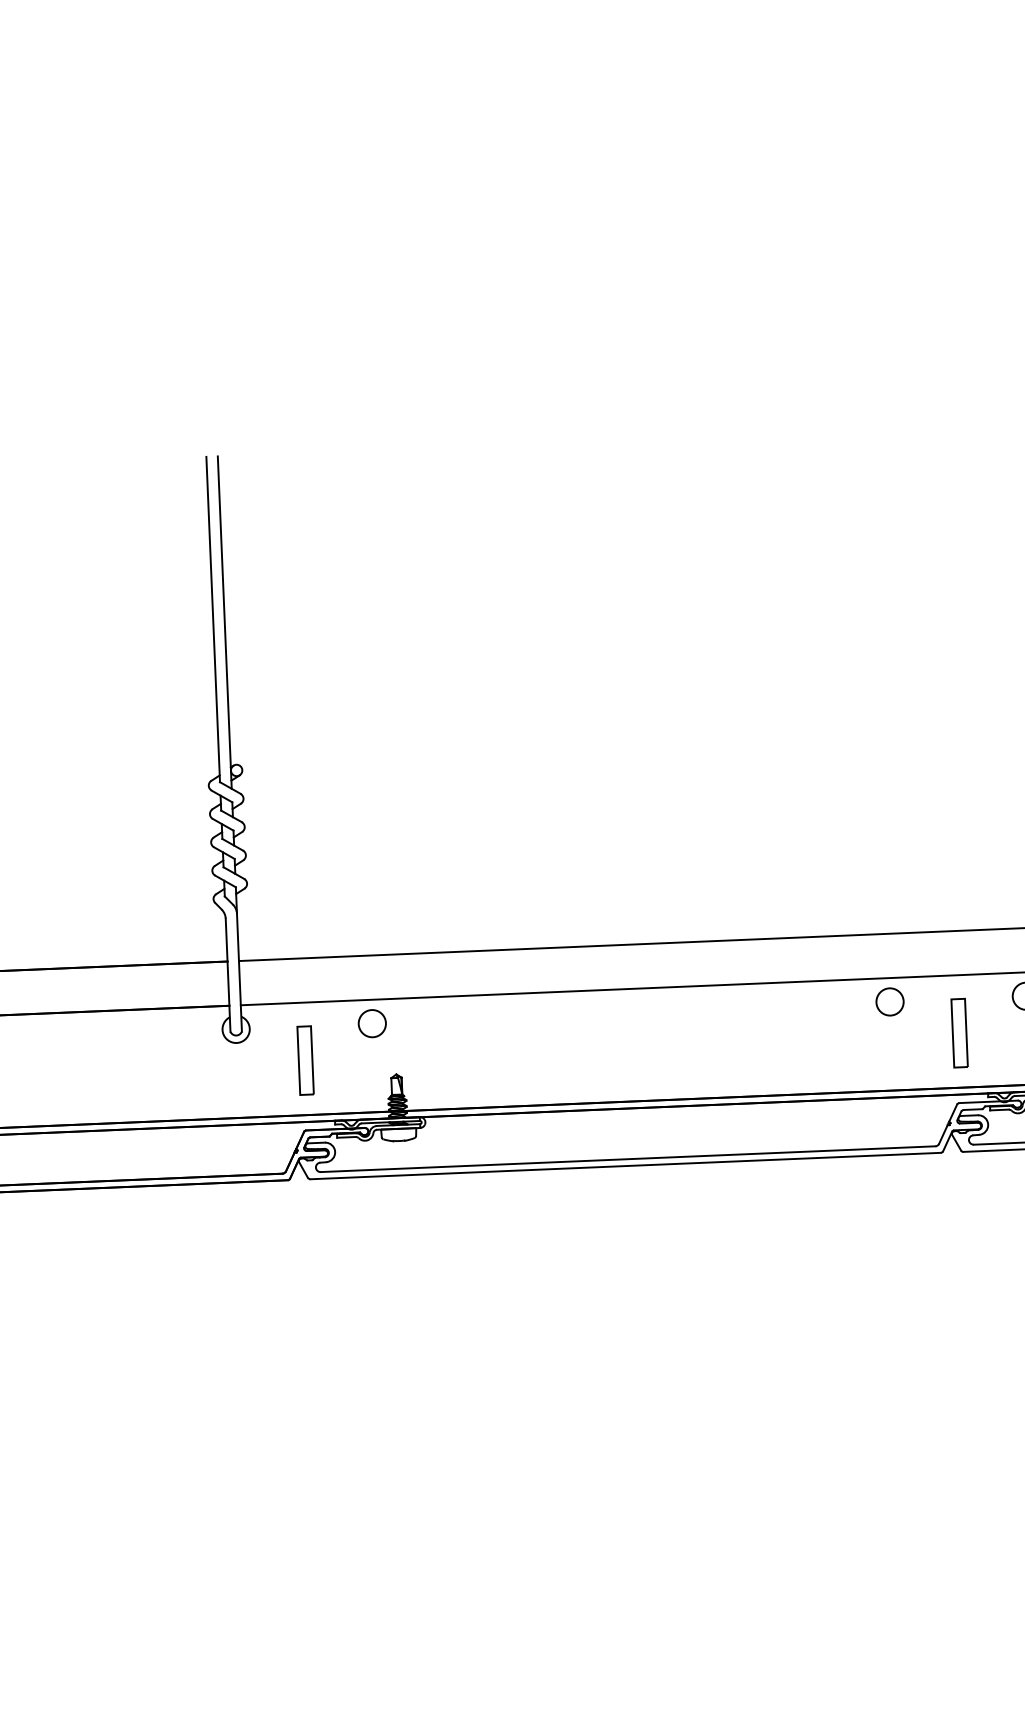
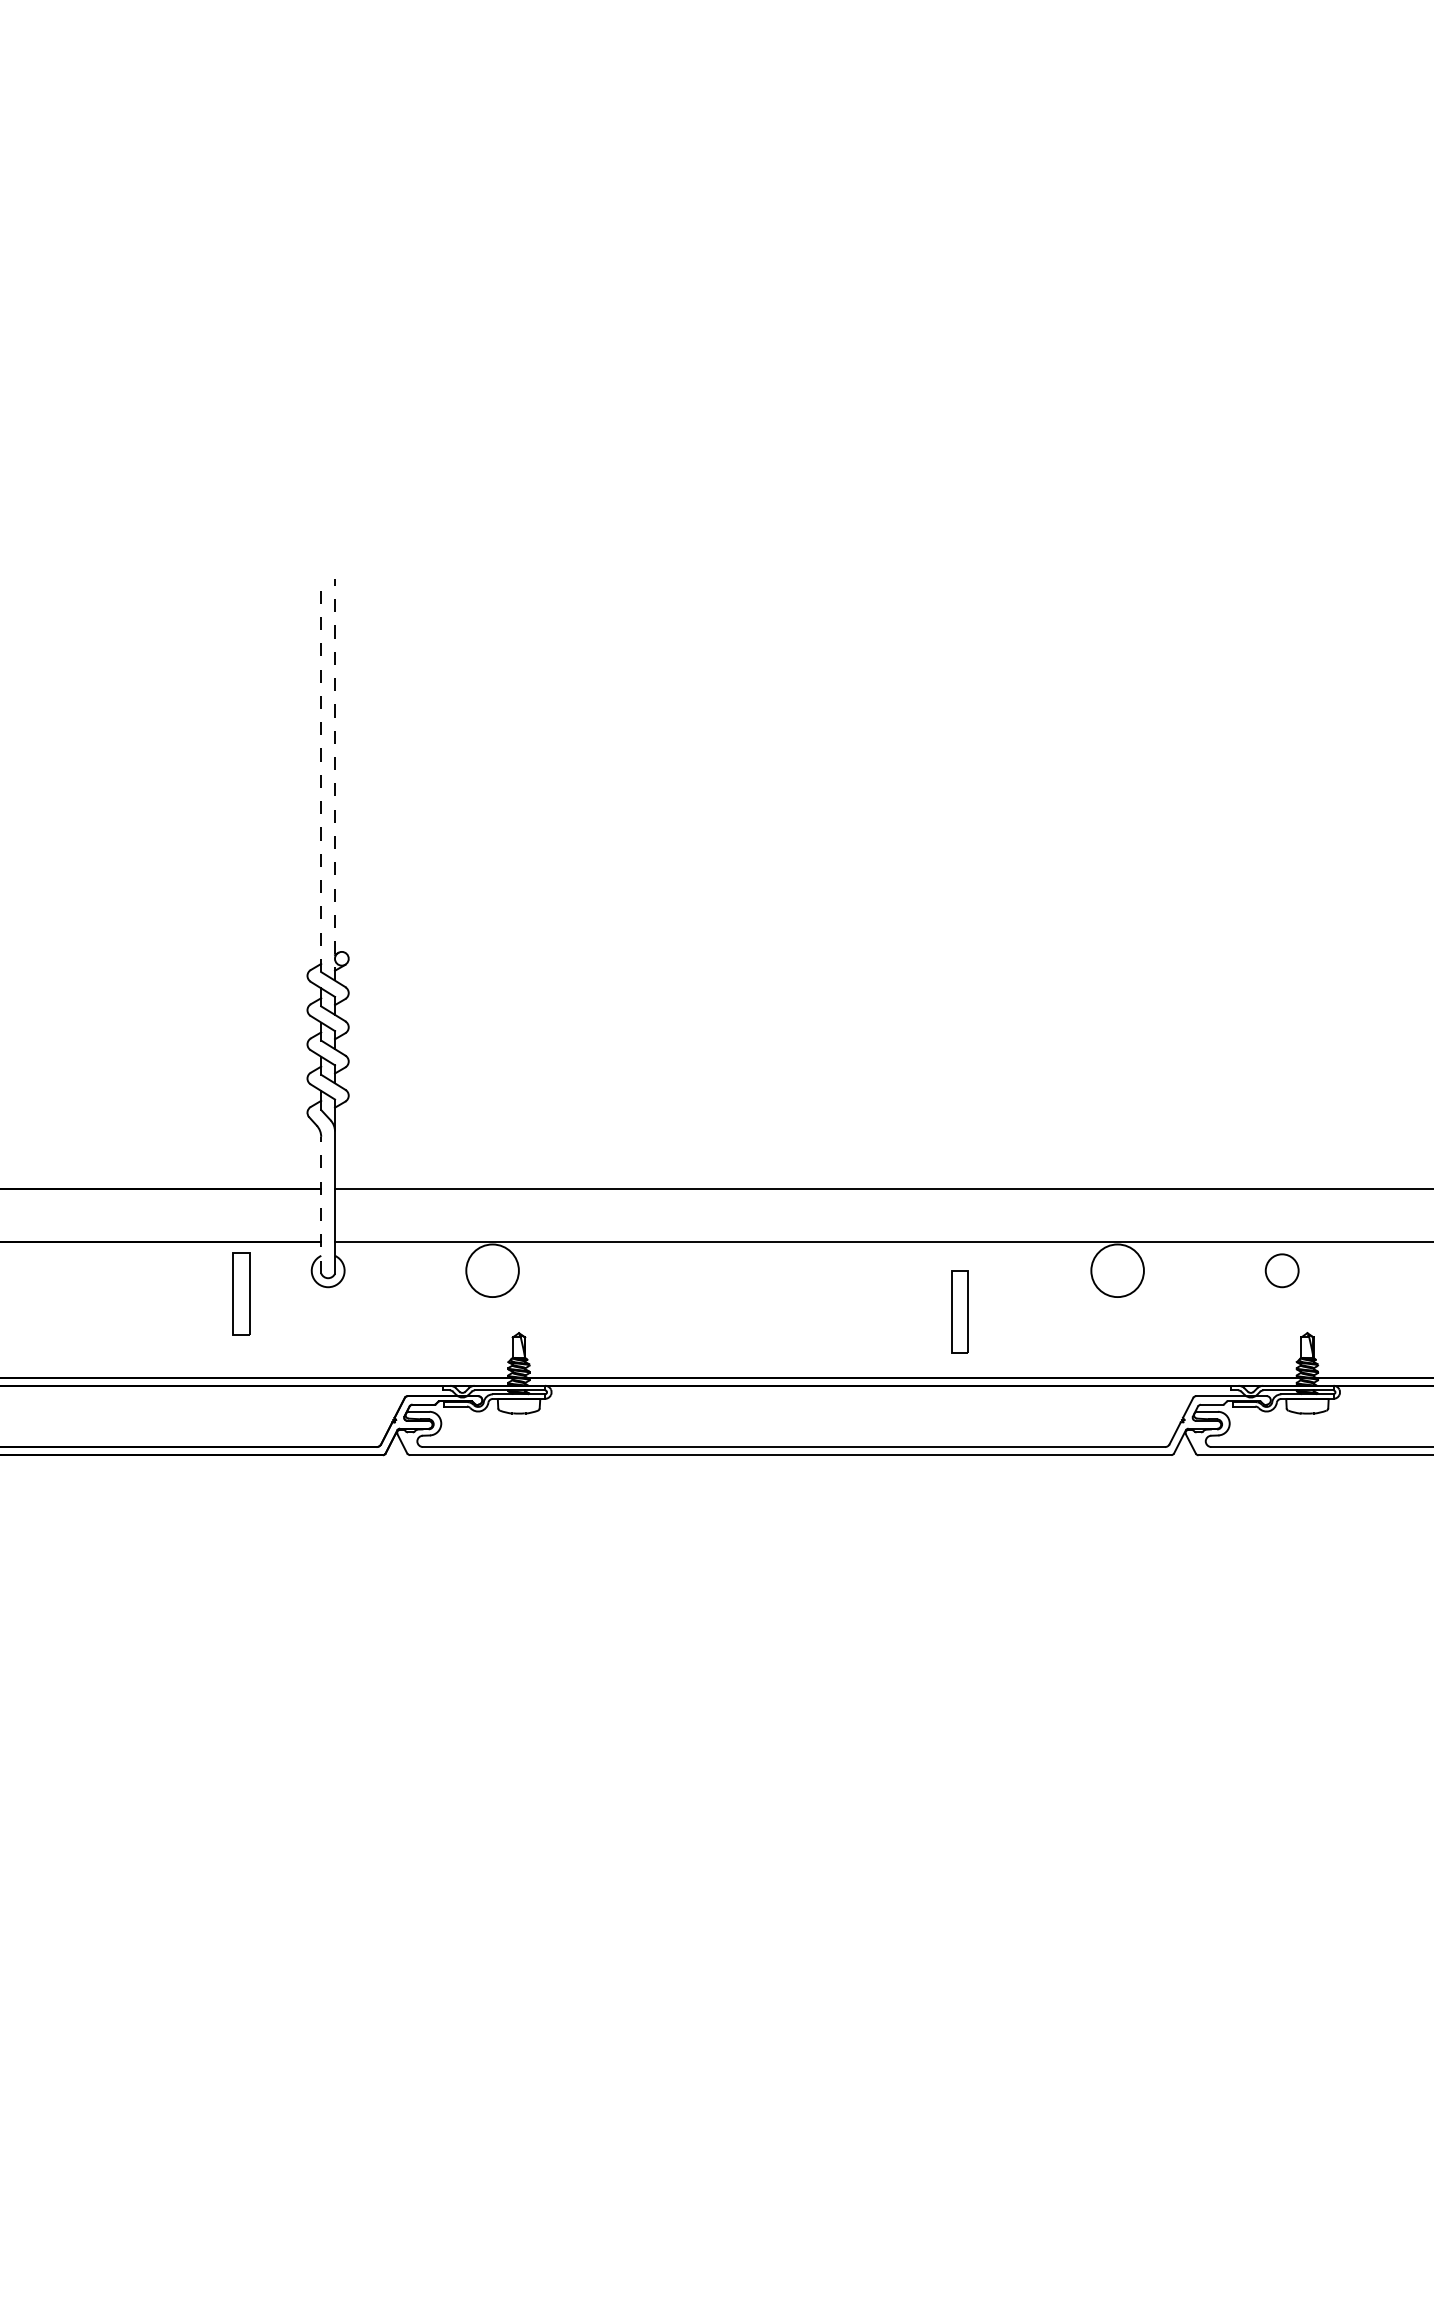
line: (213, 619) -> (321, 775), solid -> dashed
line: (225, 622) -> (335, 779), solid -> dashed
line: (228, 974) -> (321, 1204), solid -> dashed
circle: (889, 1001) -> (1117, 1270), size x1.6
circle: (372, 1023) -> (492, 1270), size x1.6
part: (959, 1032) -> (959, 1311), moved
part: (305, 1060) -> (241, 1293), moved

